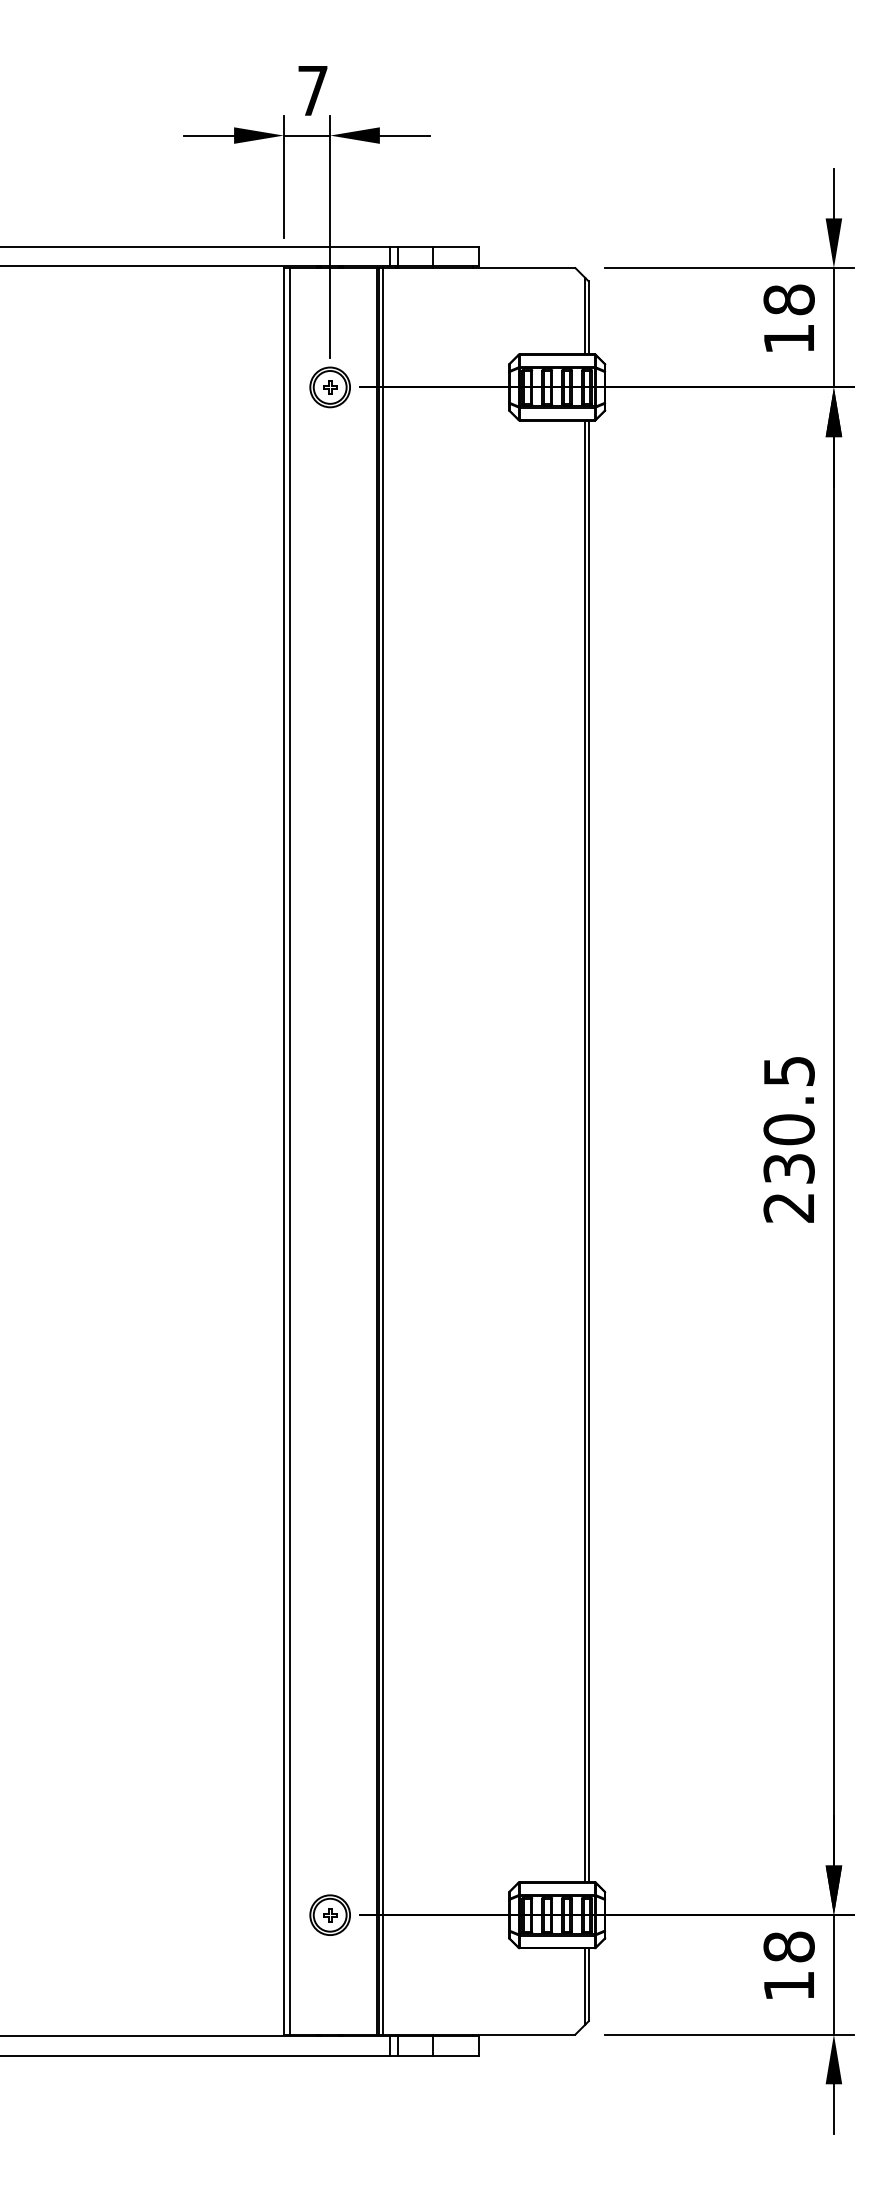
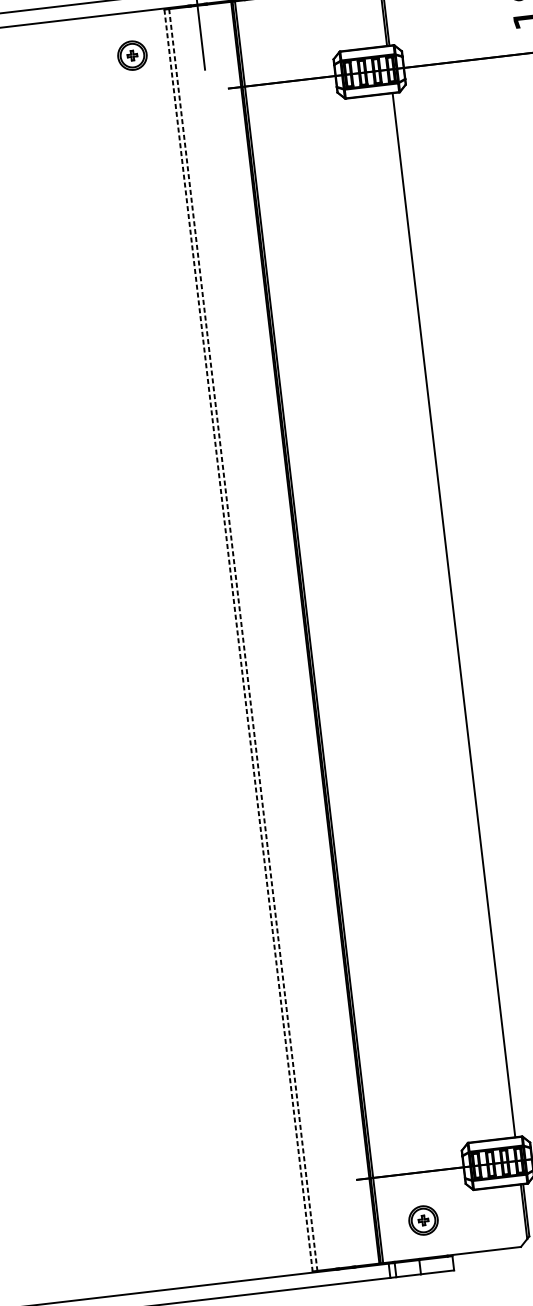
part: (329, 387) -> (131, 55), moved
line: (283, 1151) -> (238, 640), solid -> dashed
line: (290, 1151) -> (243, 640), solid -> dashed
line: (588, 1151) -> (456, 615), removed
part: (329, 1914) -> (422, 1220), moved

